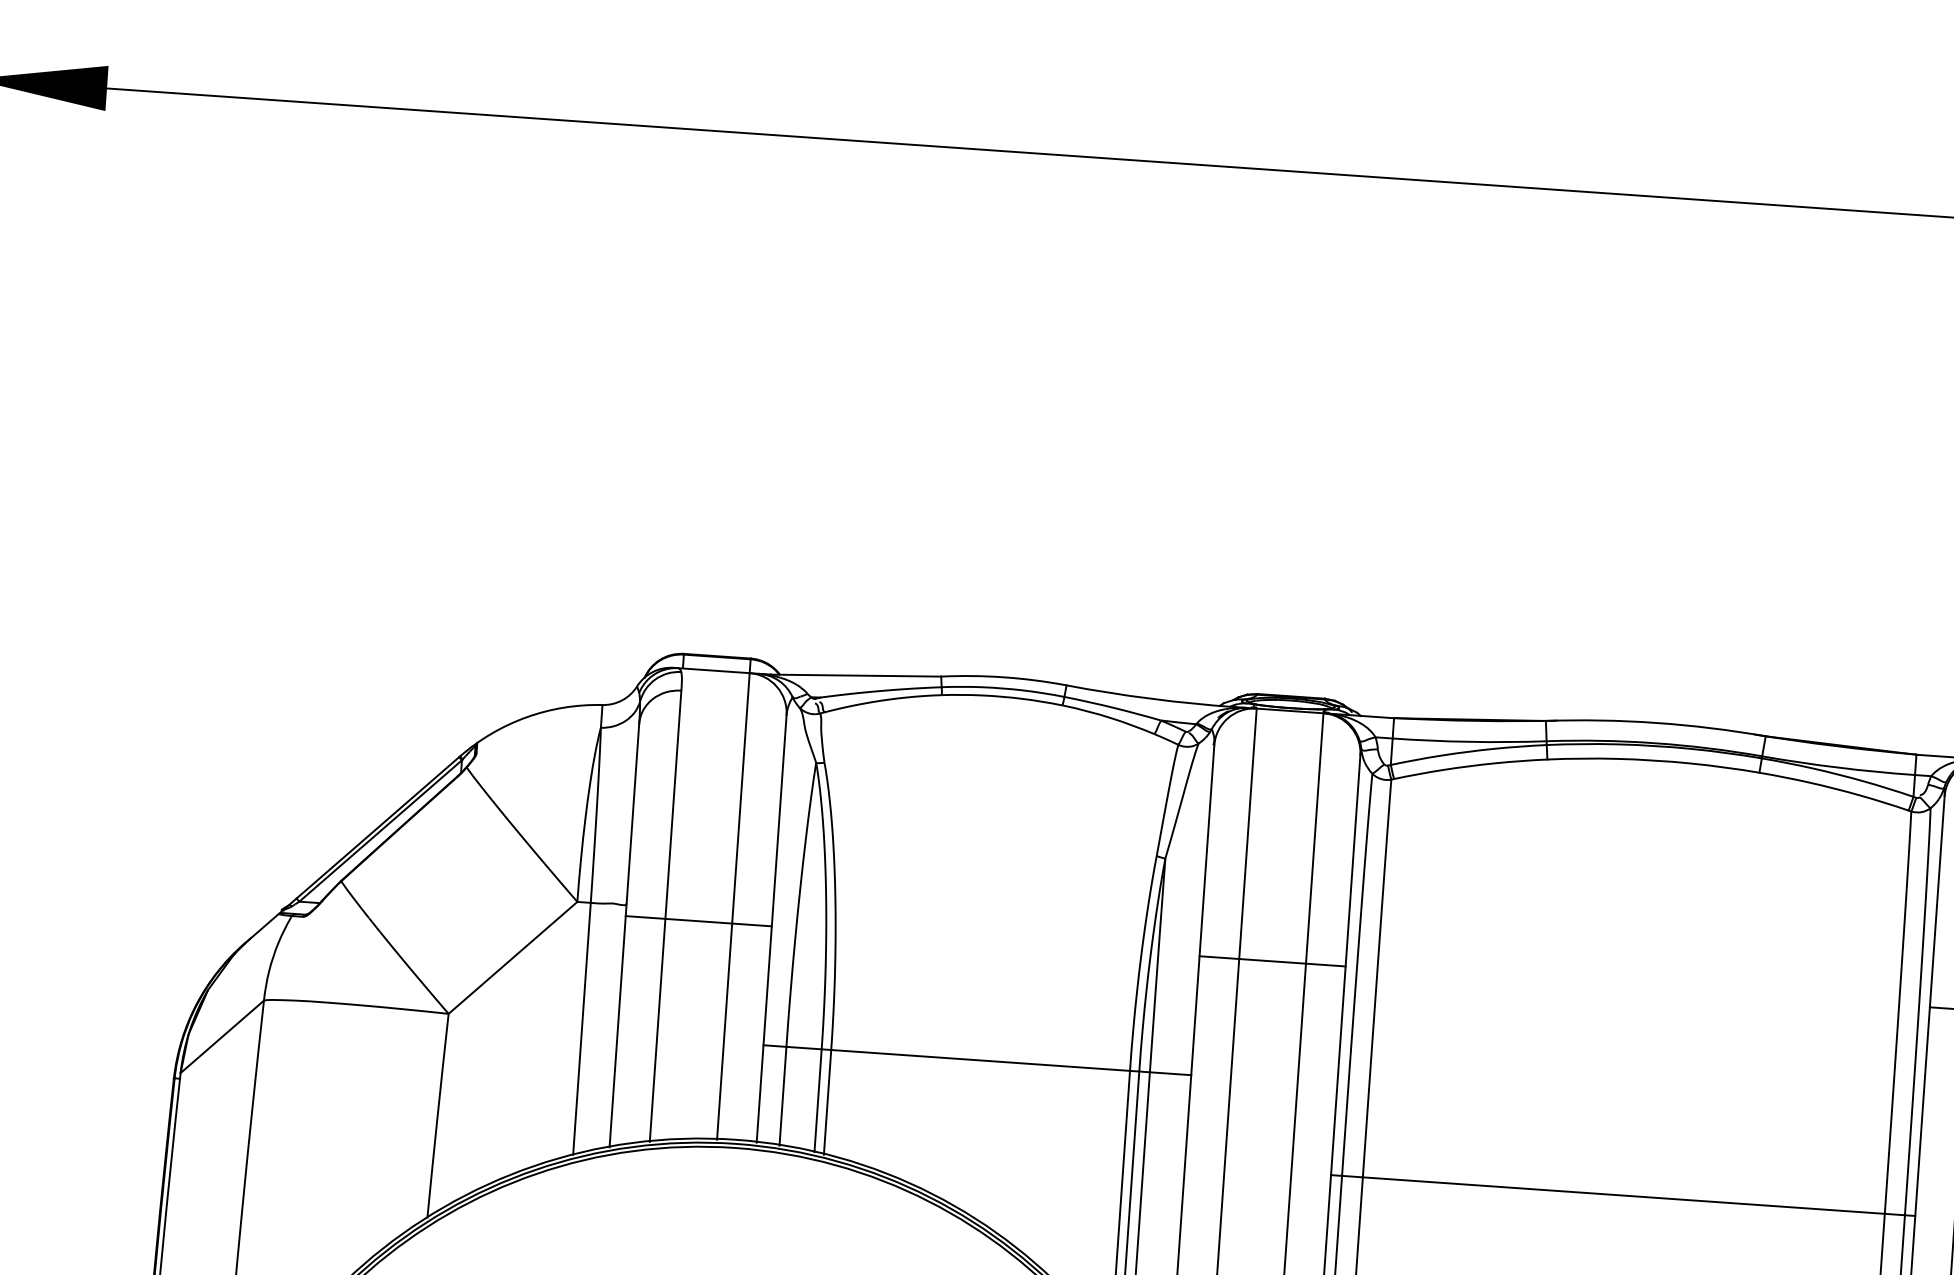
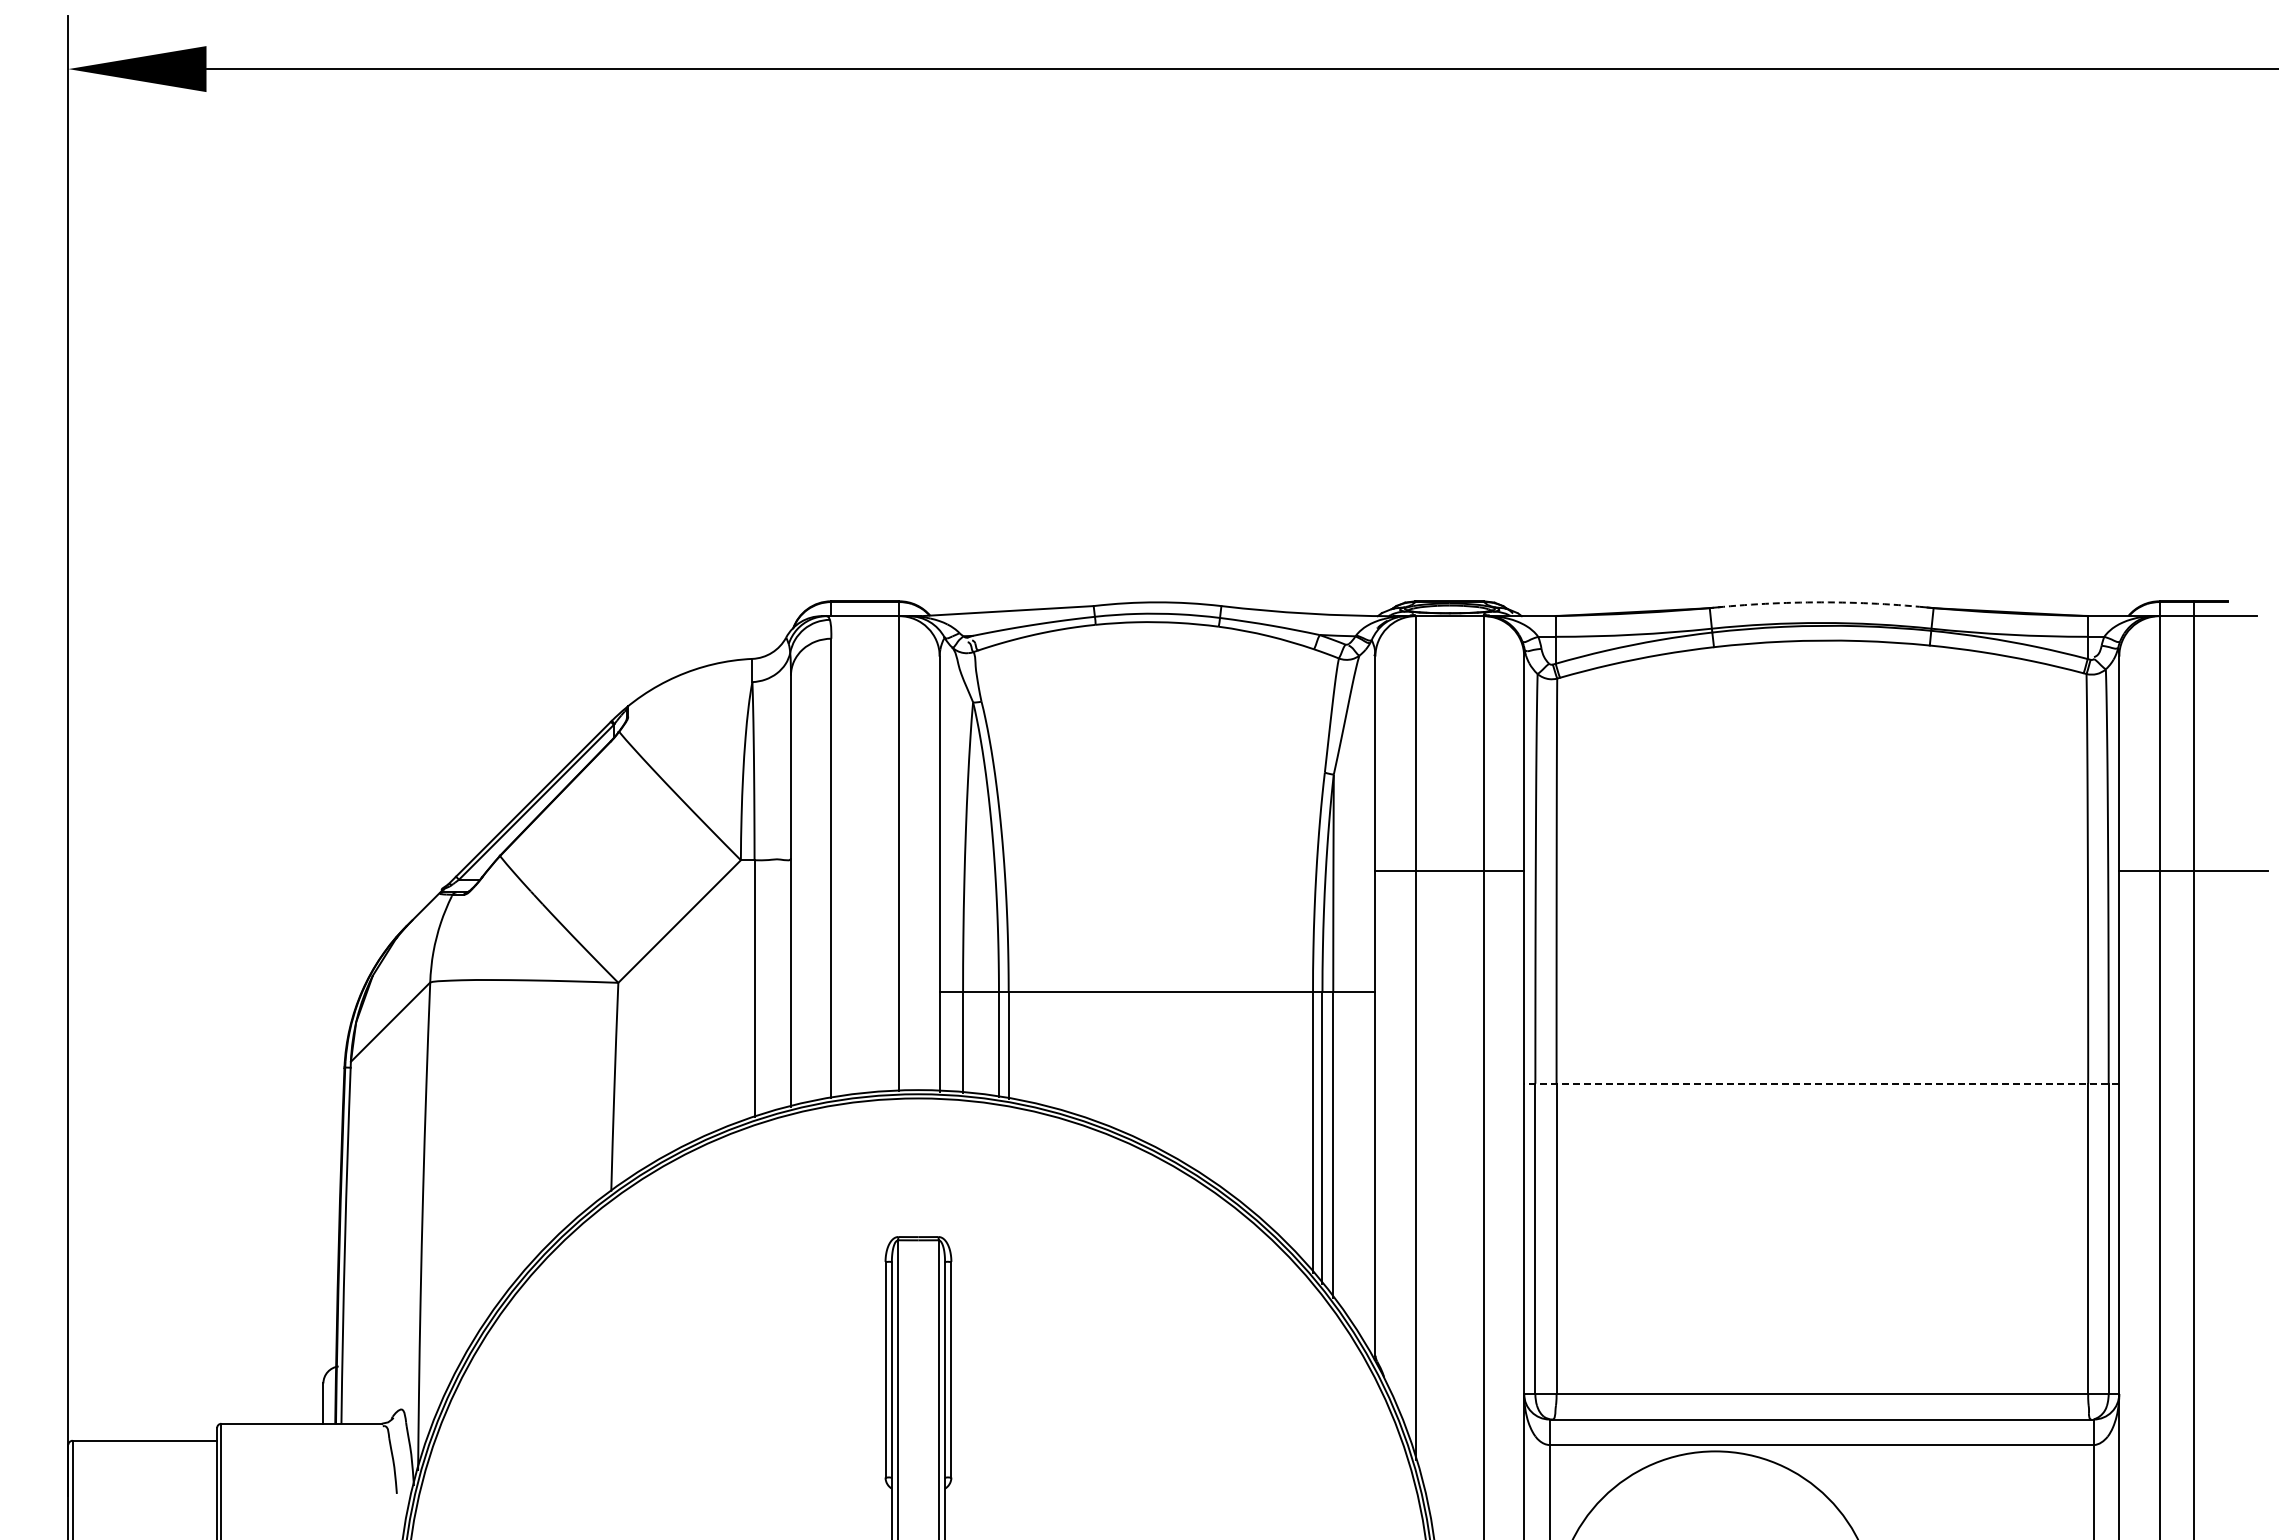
arc: (1656, 723) -> (1821, 602), solid -> dashed
line: (697, 921) -> (864, 871), removed
line: (1622, 1195) -> (1821, 1083), solid -> dashed

